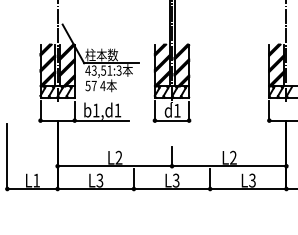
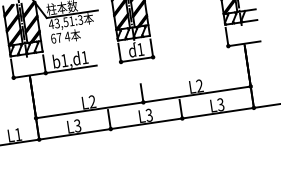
text: (87, 85) -> (52, 38), 57 -> 67

